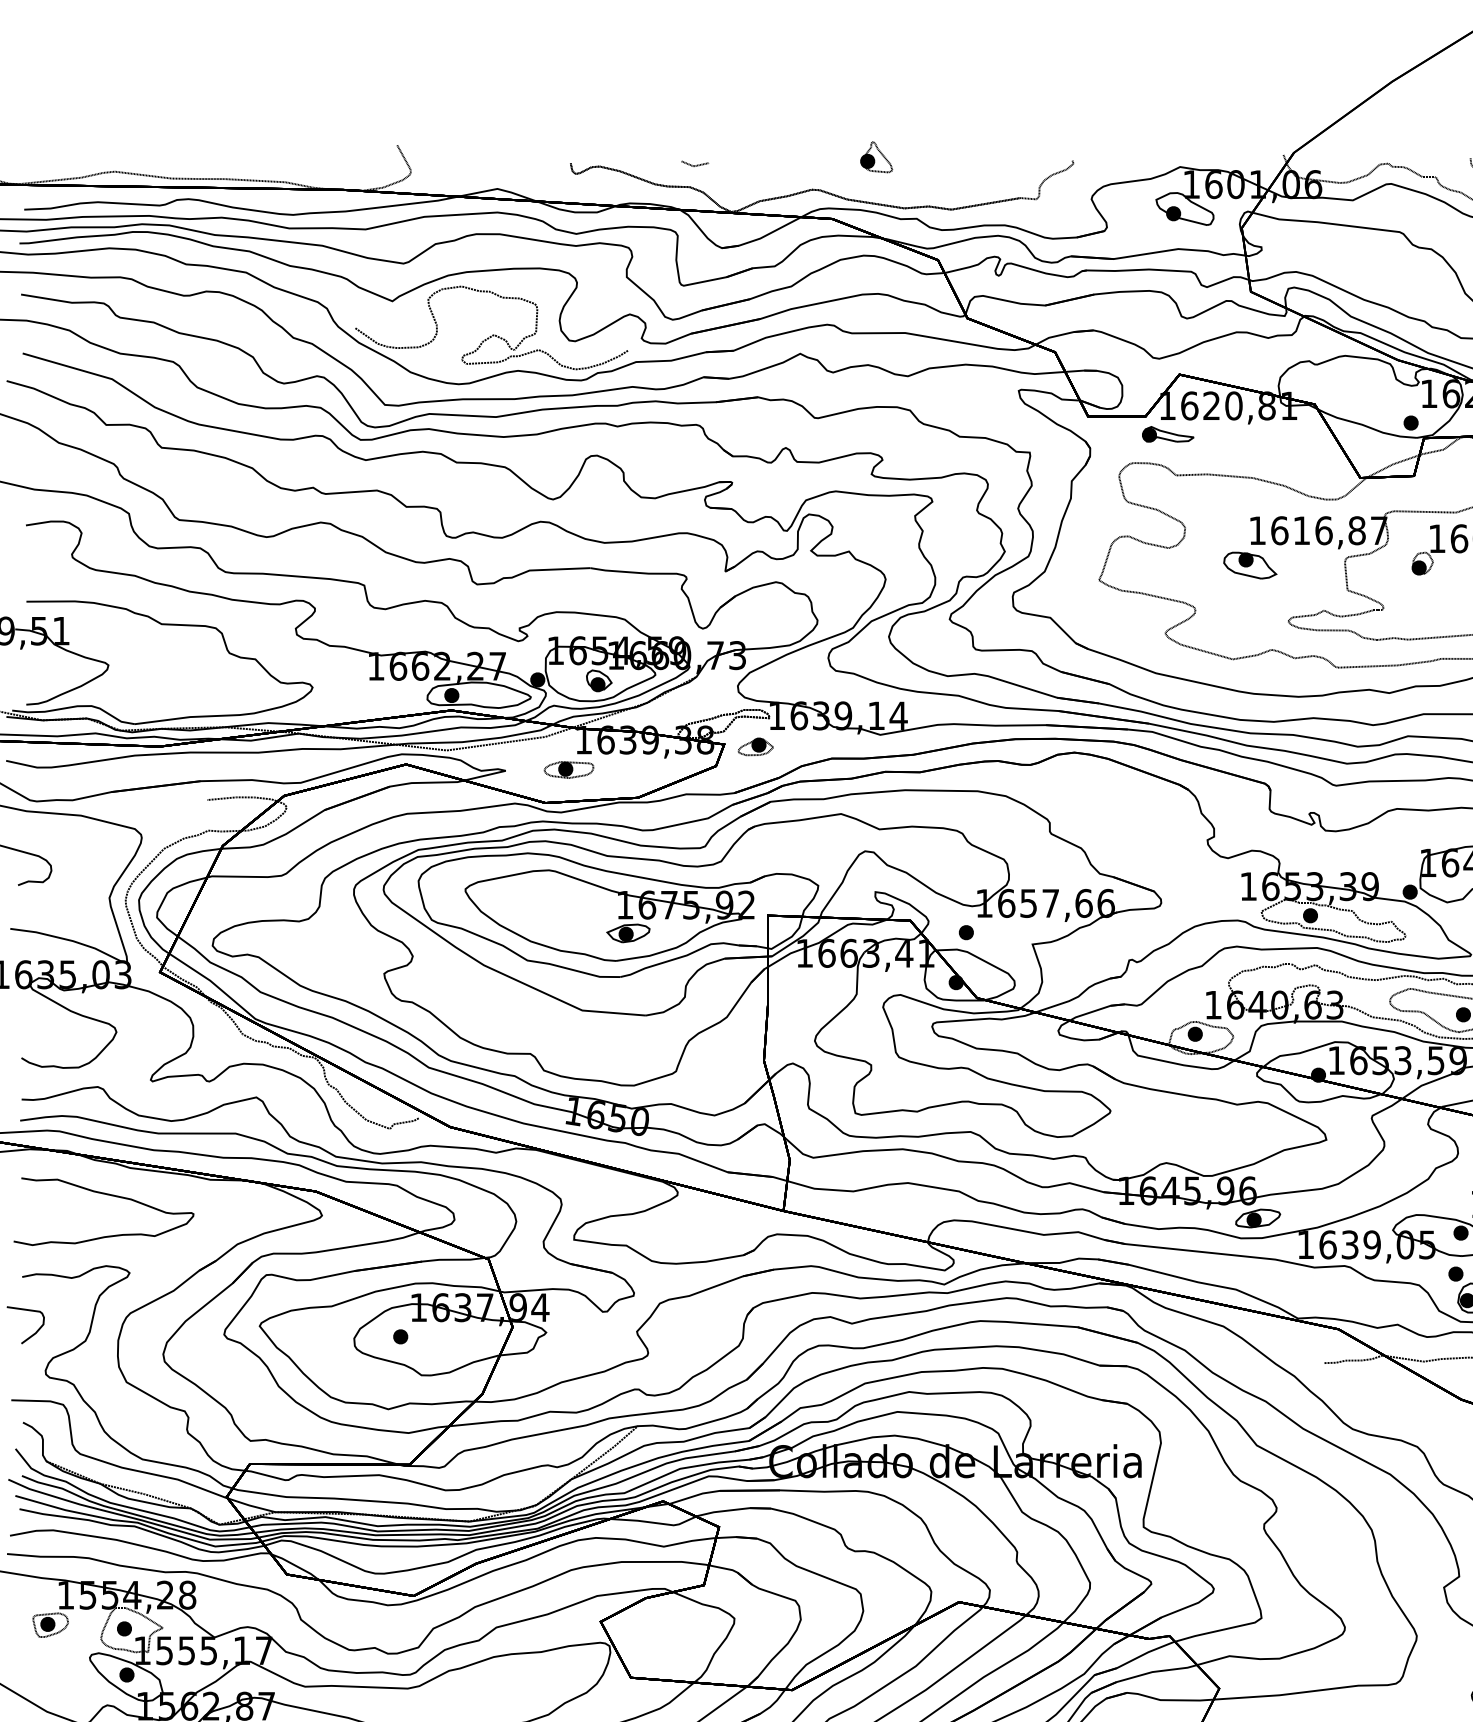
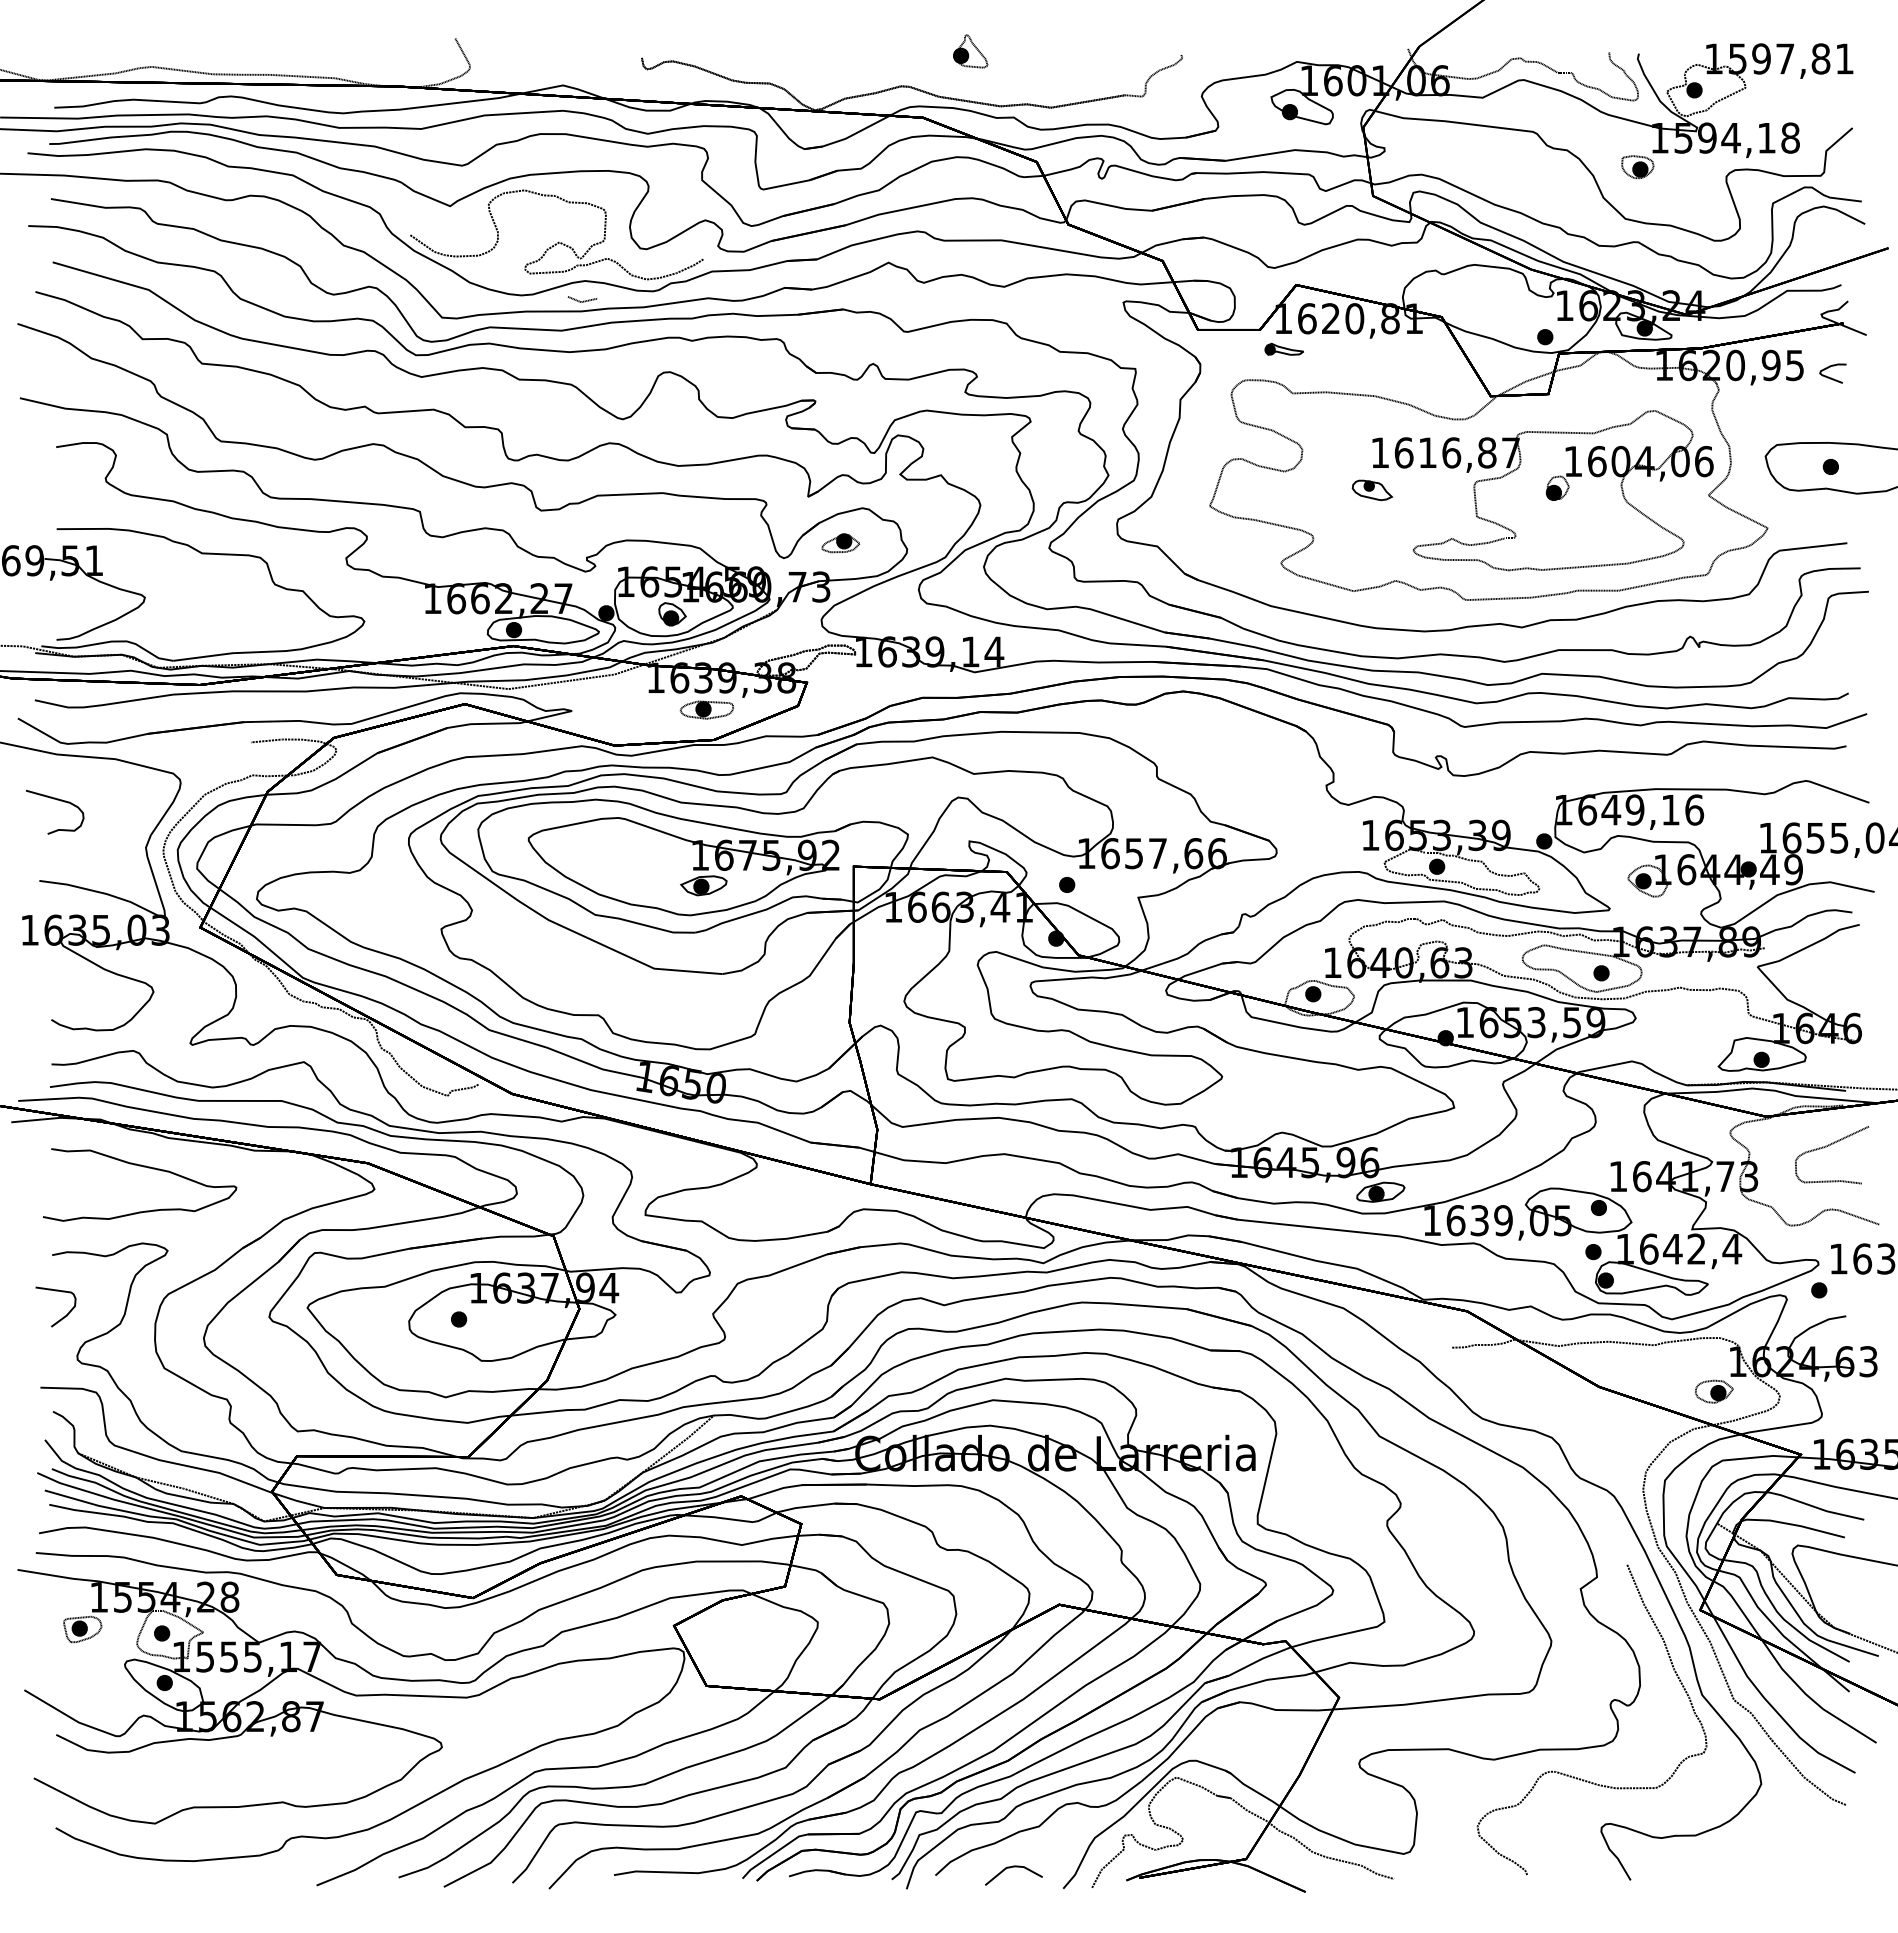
line: (695, 164) -> (583, 300), moved
part: (1168, 434) -> (1284, 349), size x0.7
part: (1250, 565) -> (1372, 490), size x0.7
part: (755, 747) -> (840, 543), moved
part: (568, 769) -> (706, 709), moved

